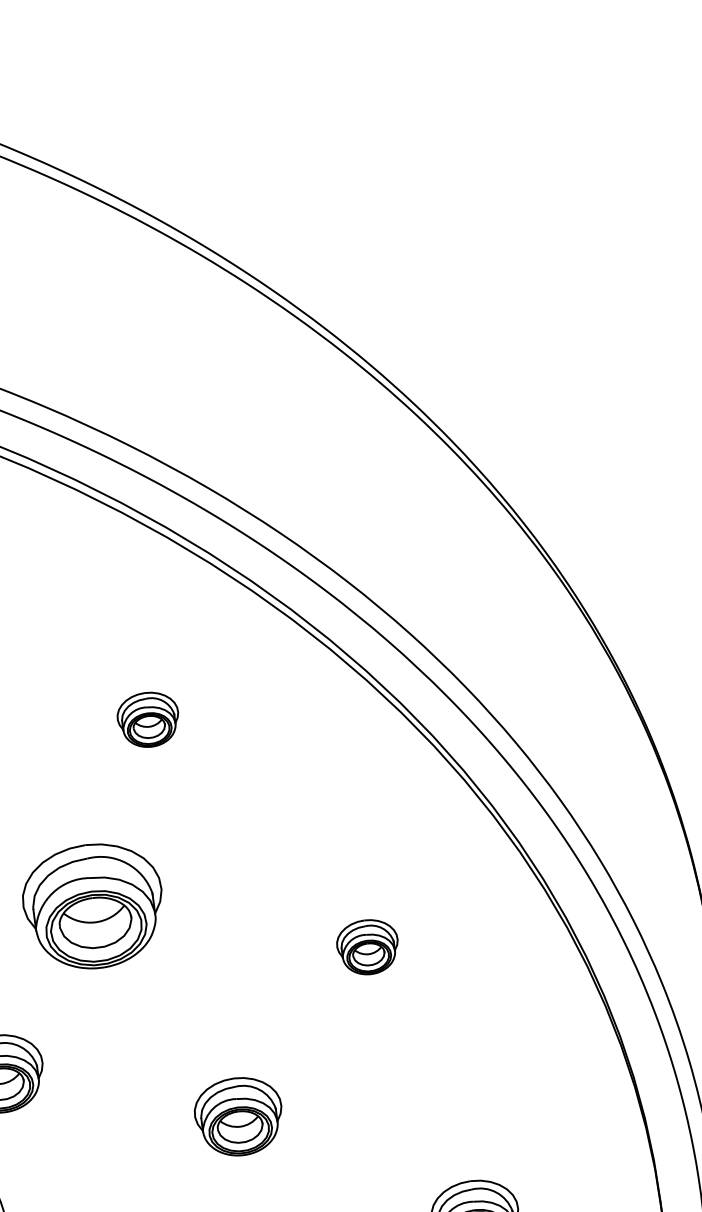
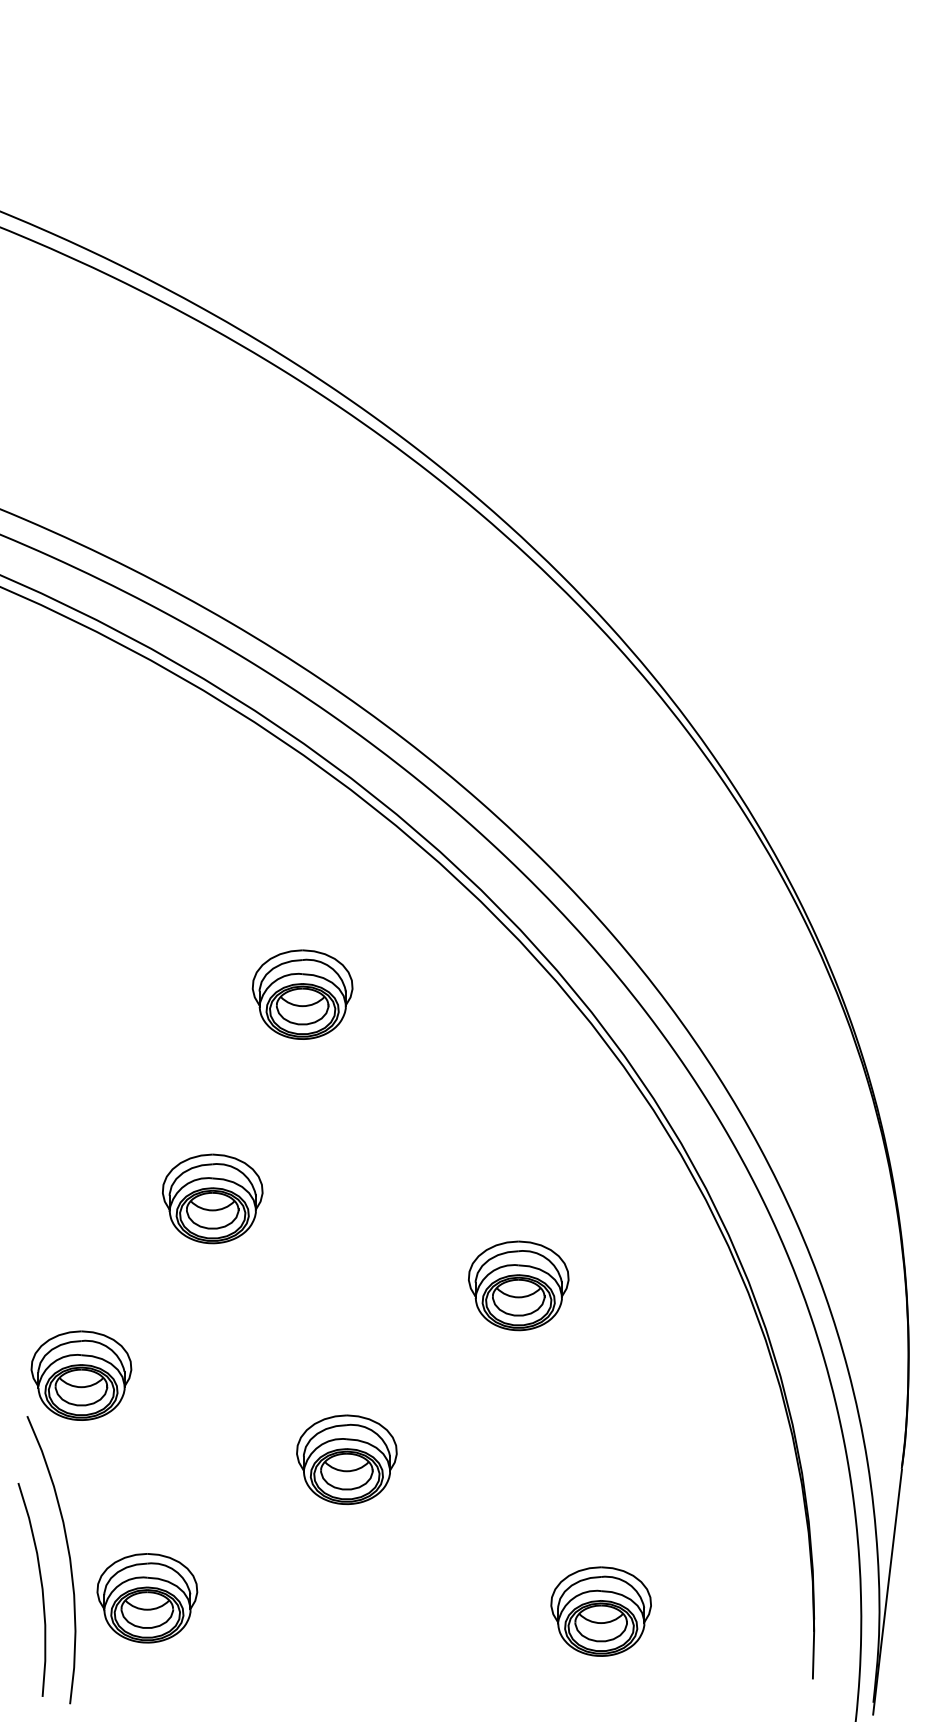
part: (148, 719) -> (302, 994), size x1.43
part: (93, 906) -> (212, 1198), size x0.62
part: (367, 946) -> (518, 1285), size x1.43

